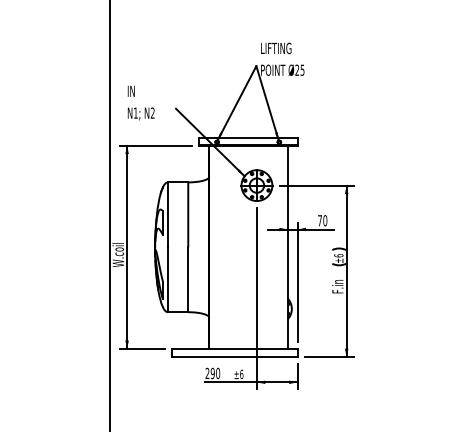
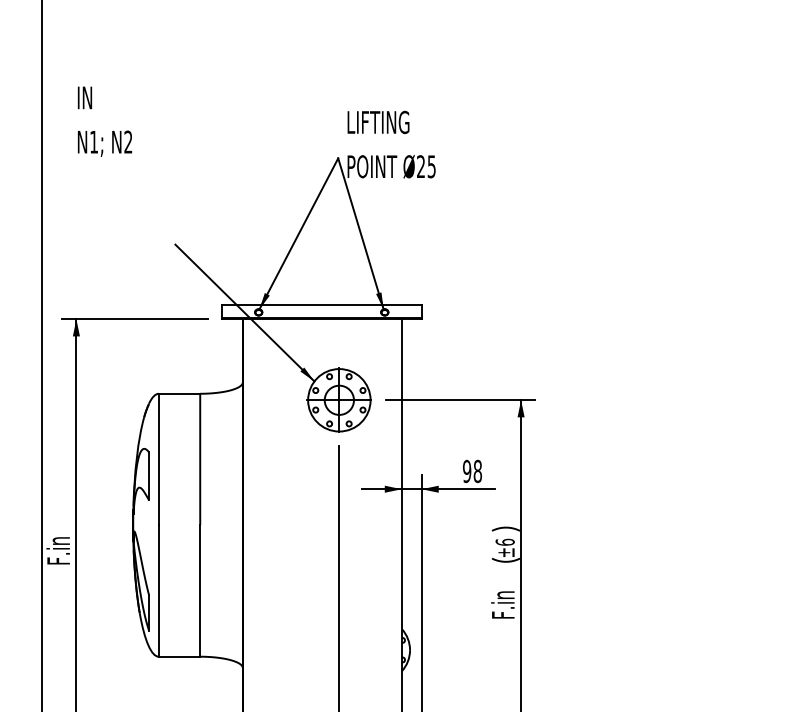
text: (140, 102) -> (103, 120), moved
text: (322, 220) -> (472, 470), 70 -> 98
text: (117, 255) -> (56, 541), W.coil -> F.in

